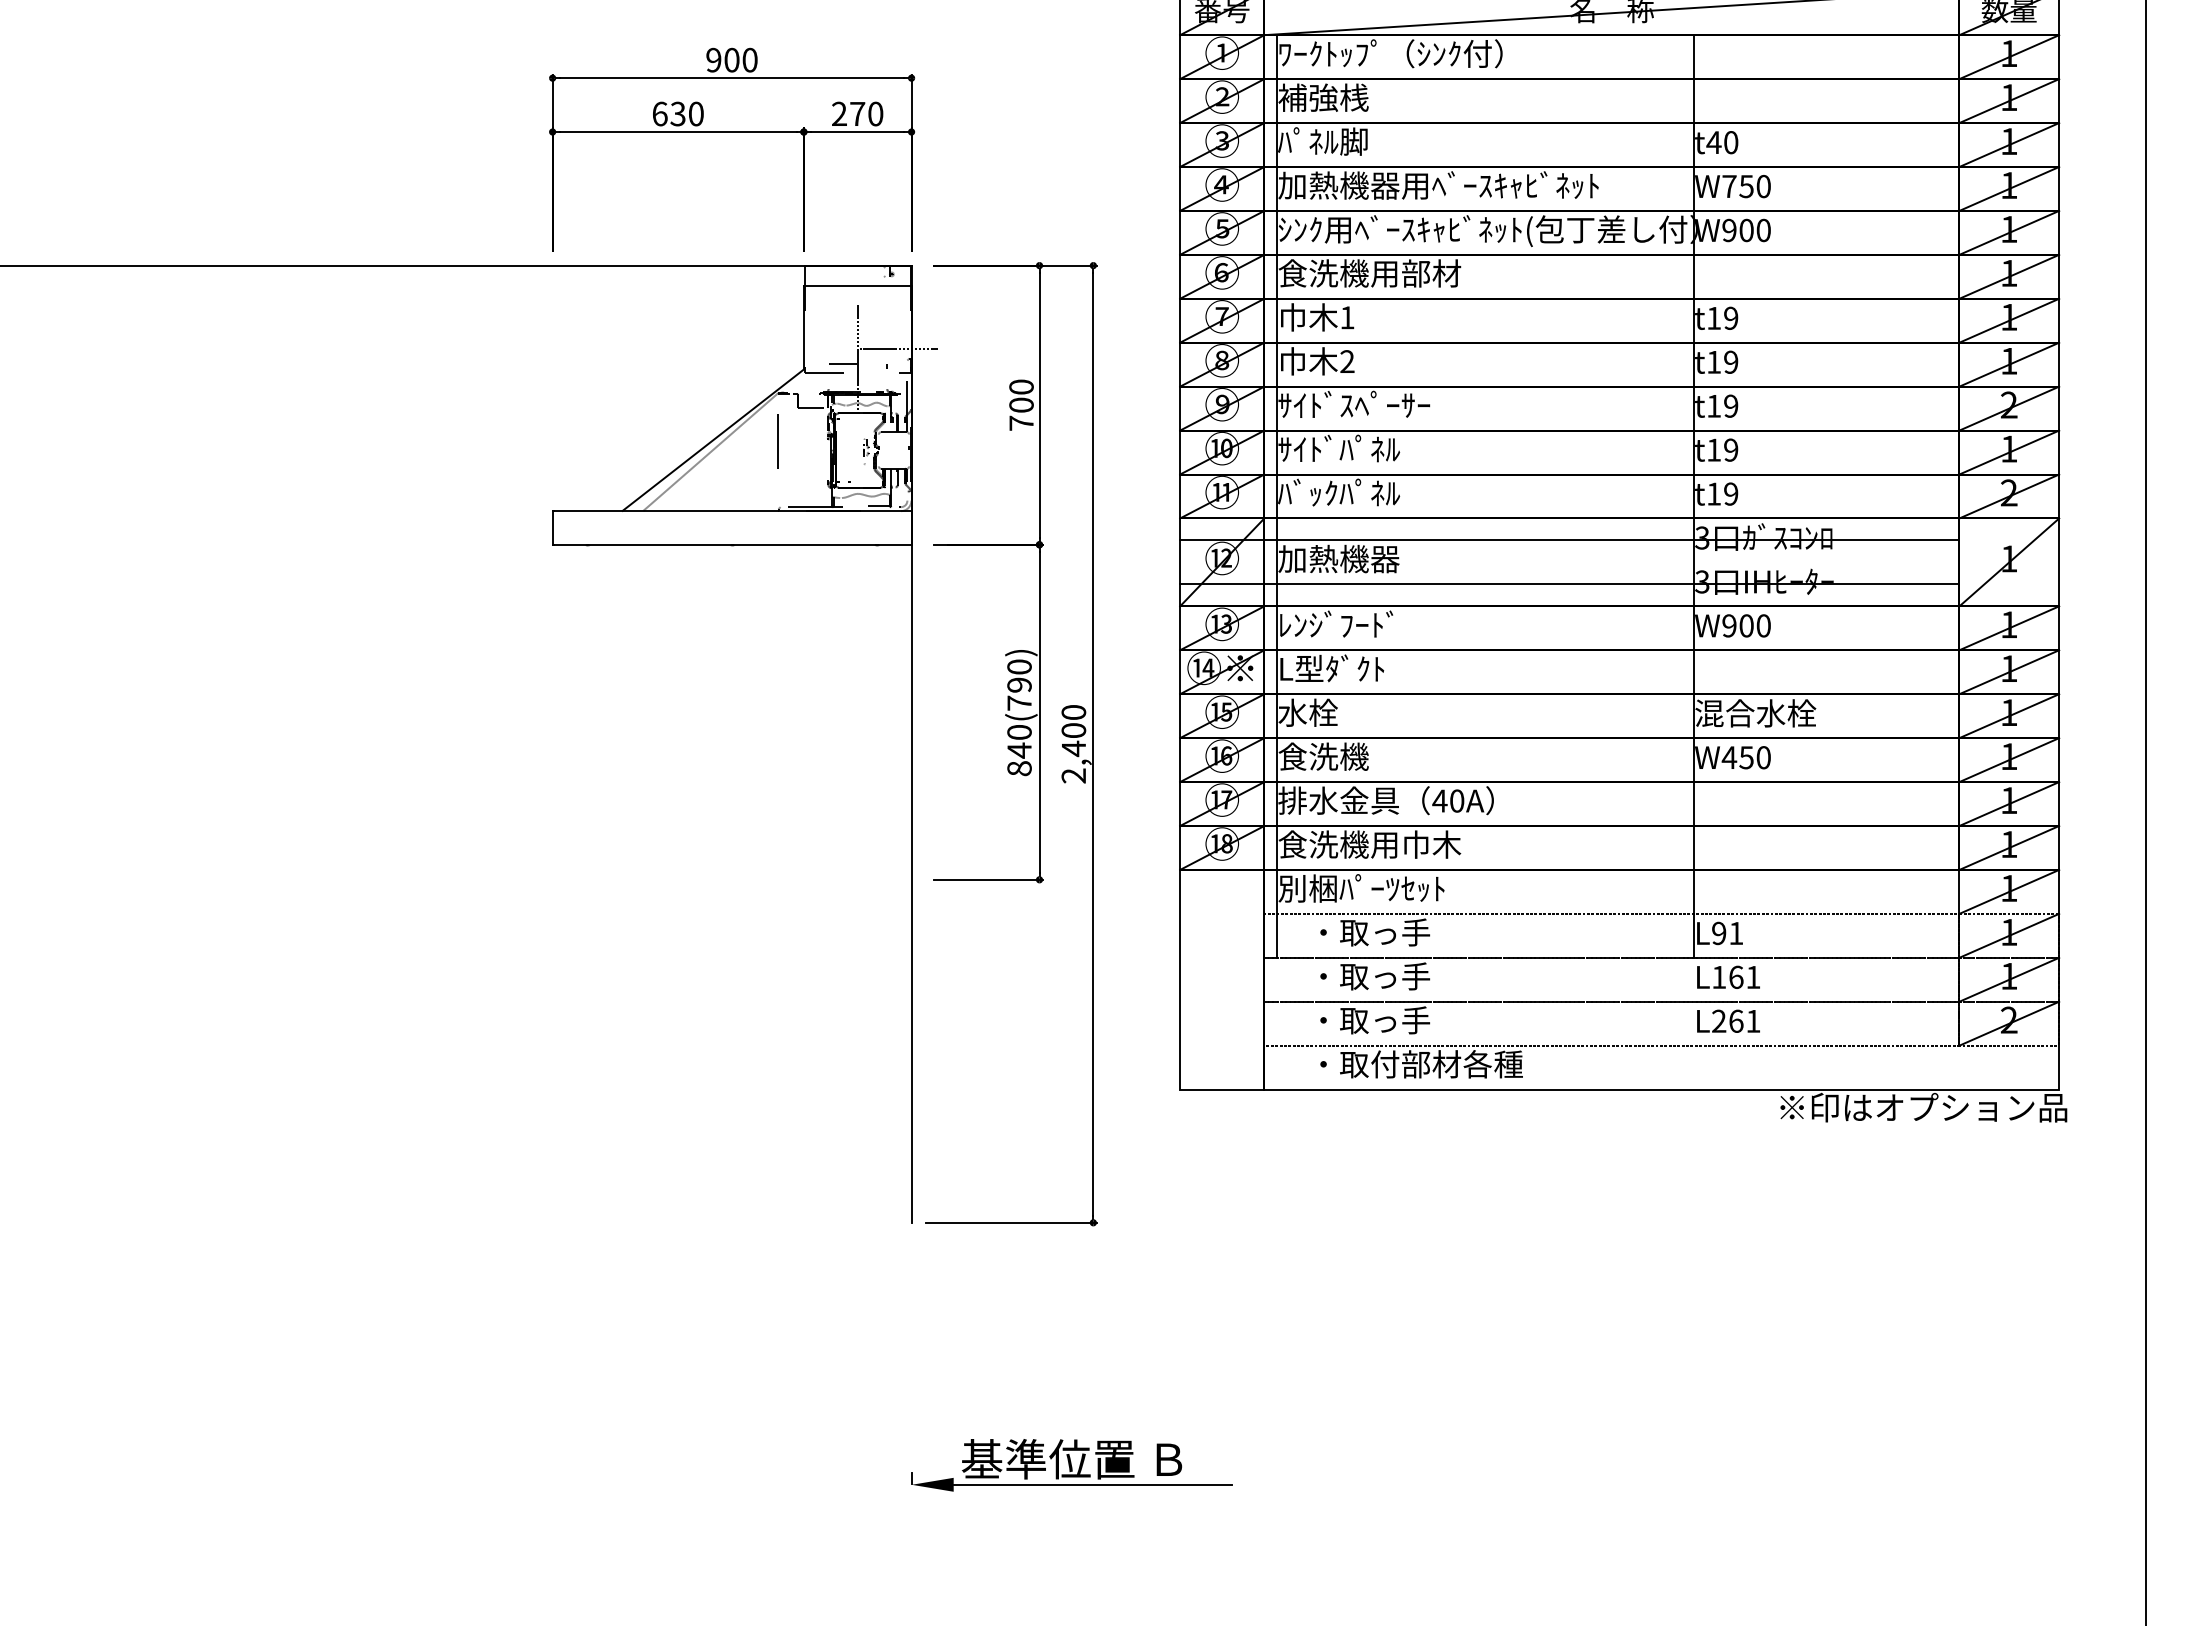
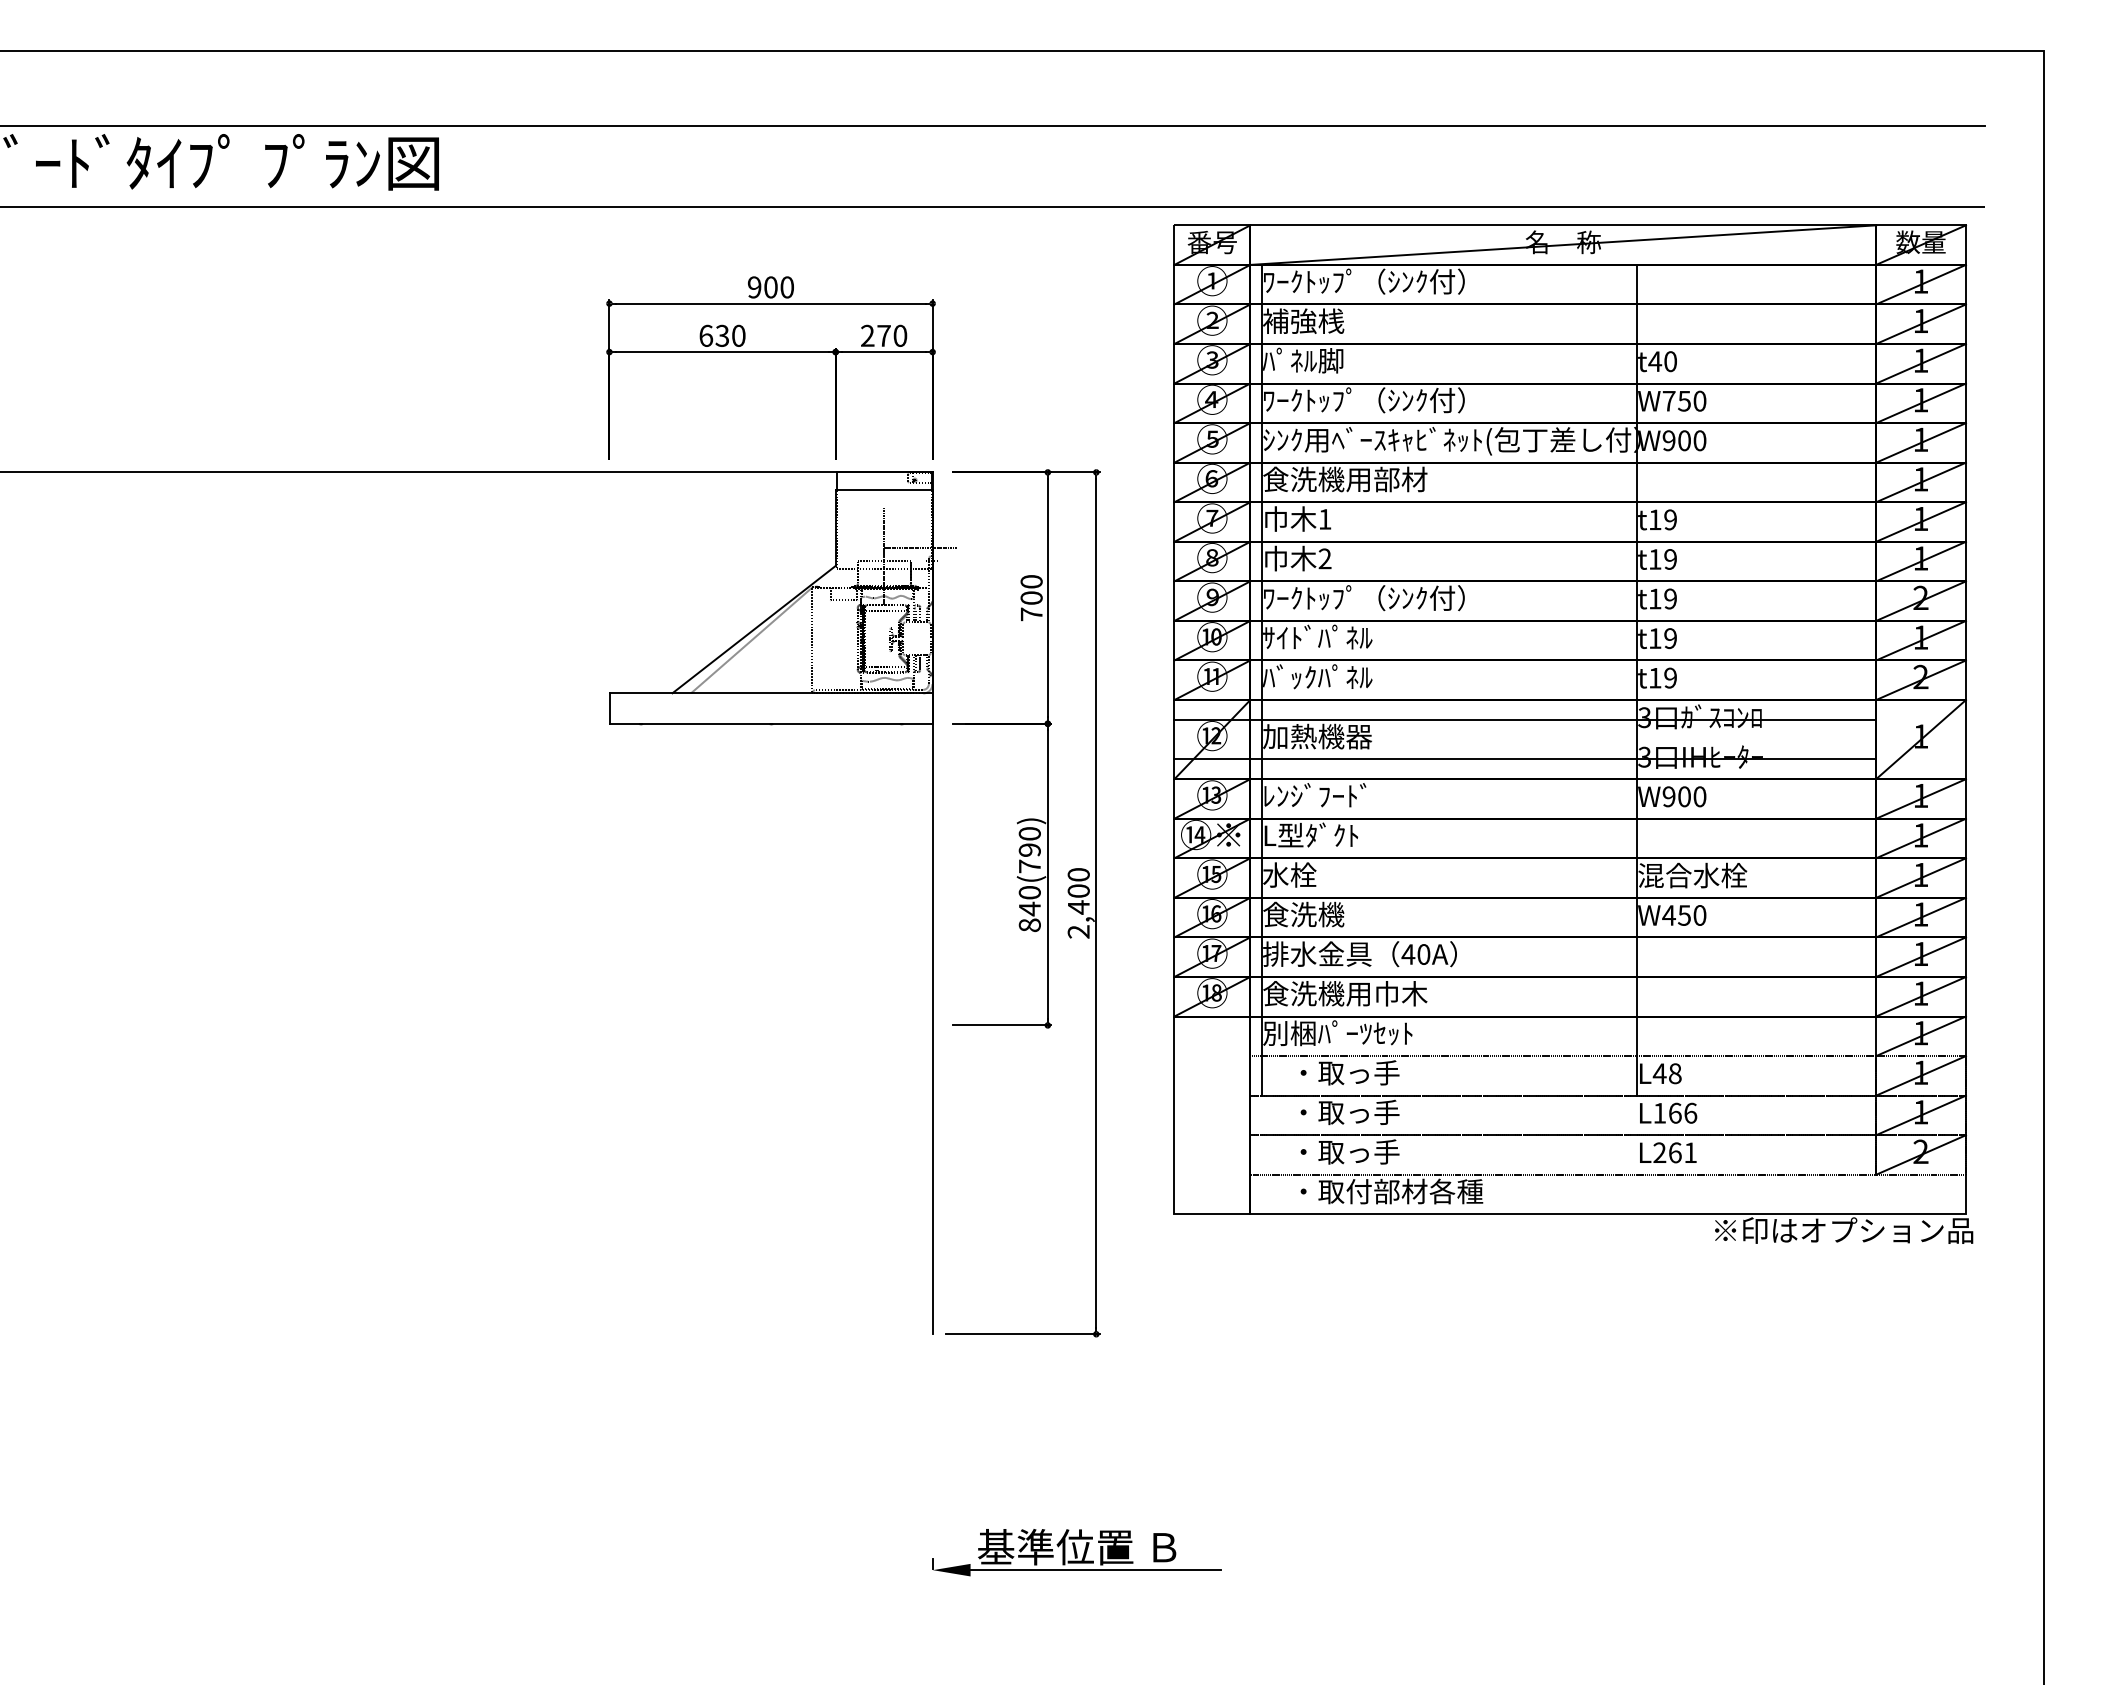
text: (1438, 185) -> (1407, 400), 加熱機器用ﾍﾞｰｽｷｬﾋﾞﾈｯﾄ -> ﾜｰｸﾄｯﾌﾟ（ｼﾝｸ付）
text: (1390, 405) -> (1363, 598), ｻｲﾄﾞｽﾍﾟｰｻｰ -> ﾜｰｸﾄｯﾌﾟ（ｼﾝｸ付）
text: (1726, 933) -> (1666, 1073), L91 -> L48
text: (1753, 976) -> (1690, 1112), L161 -> L166

